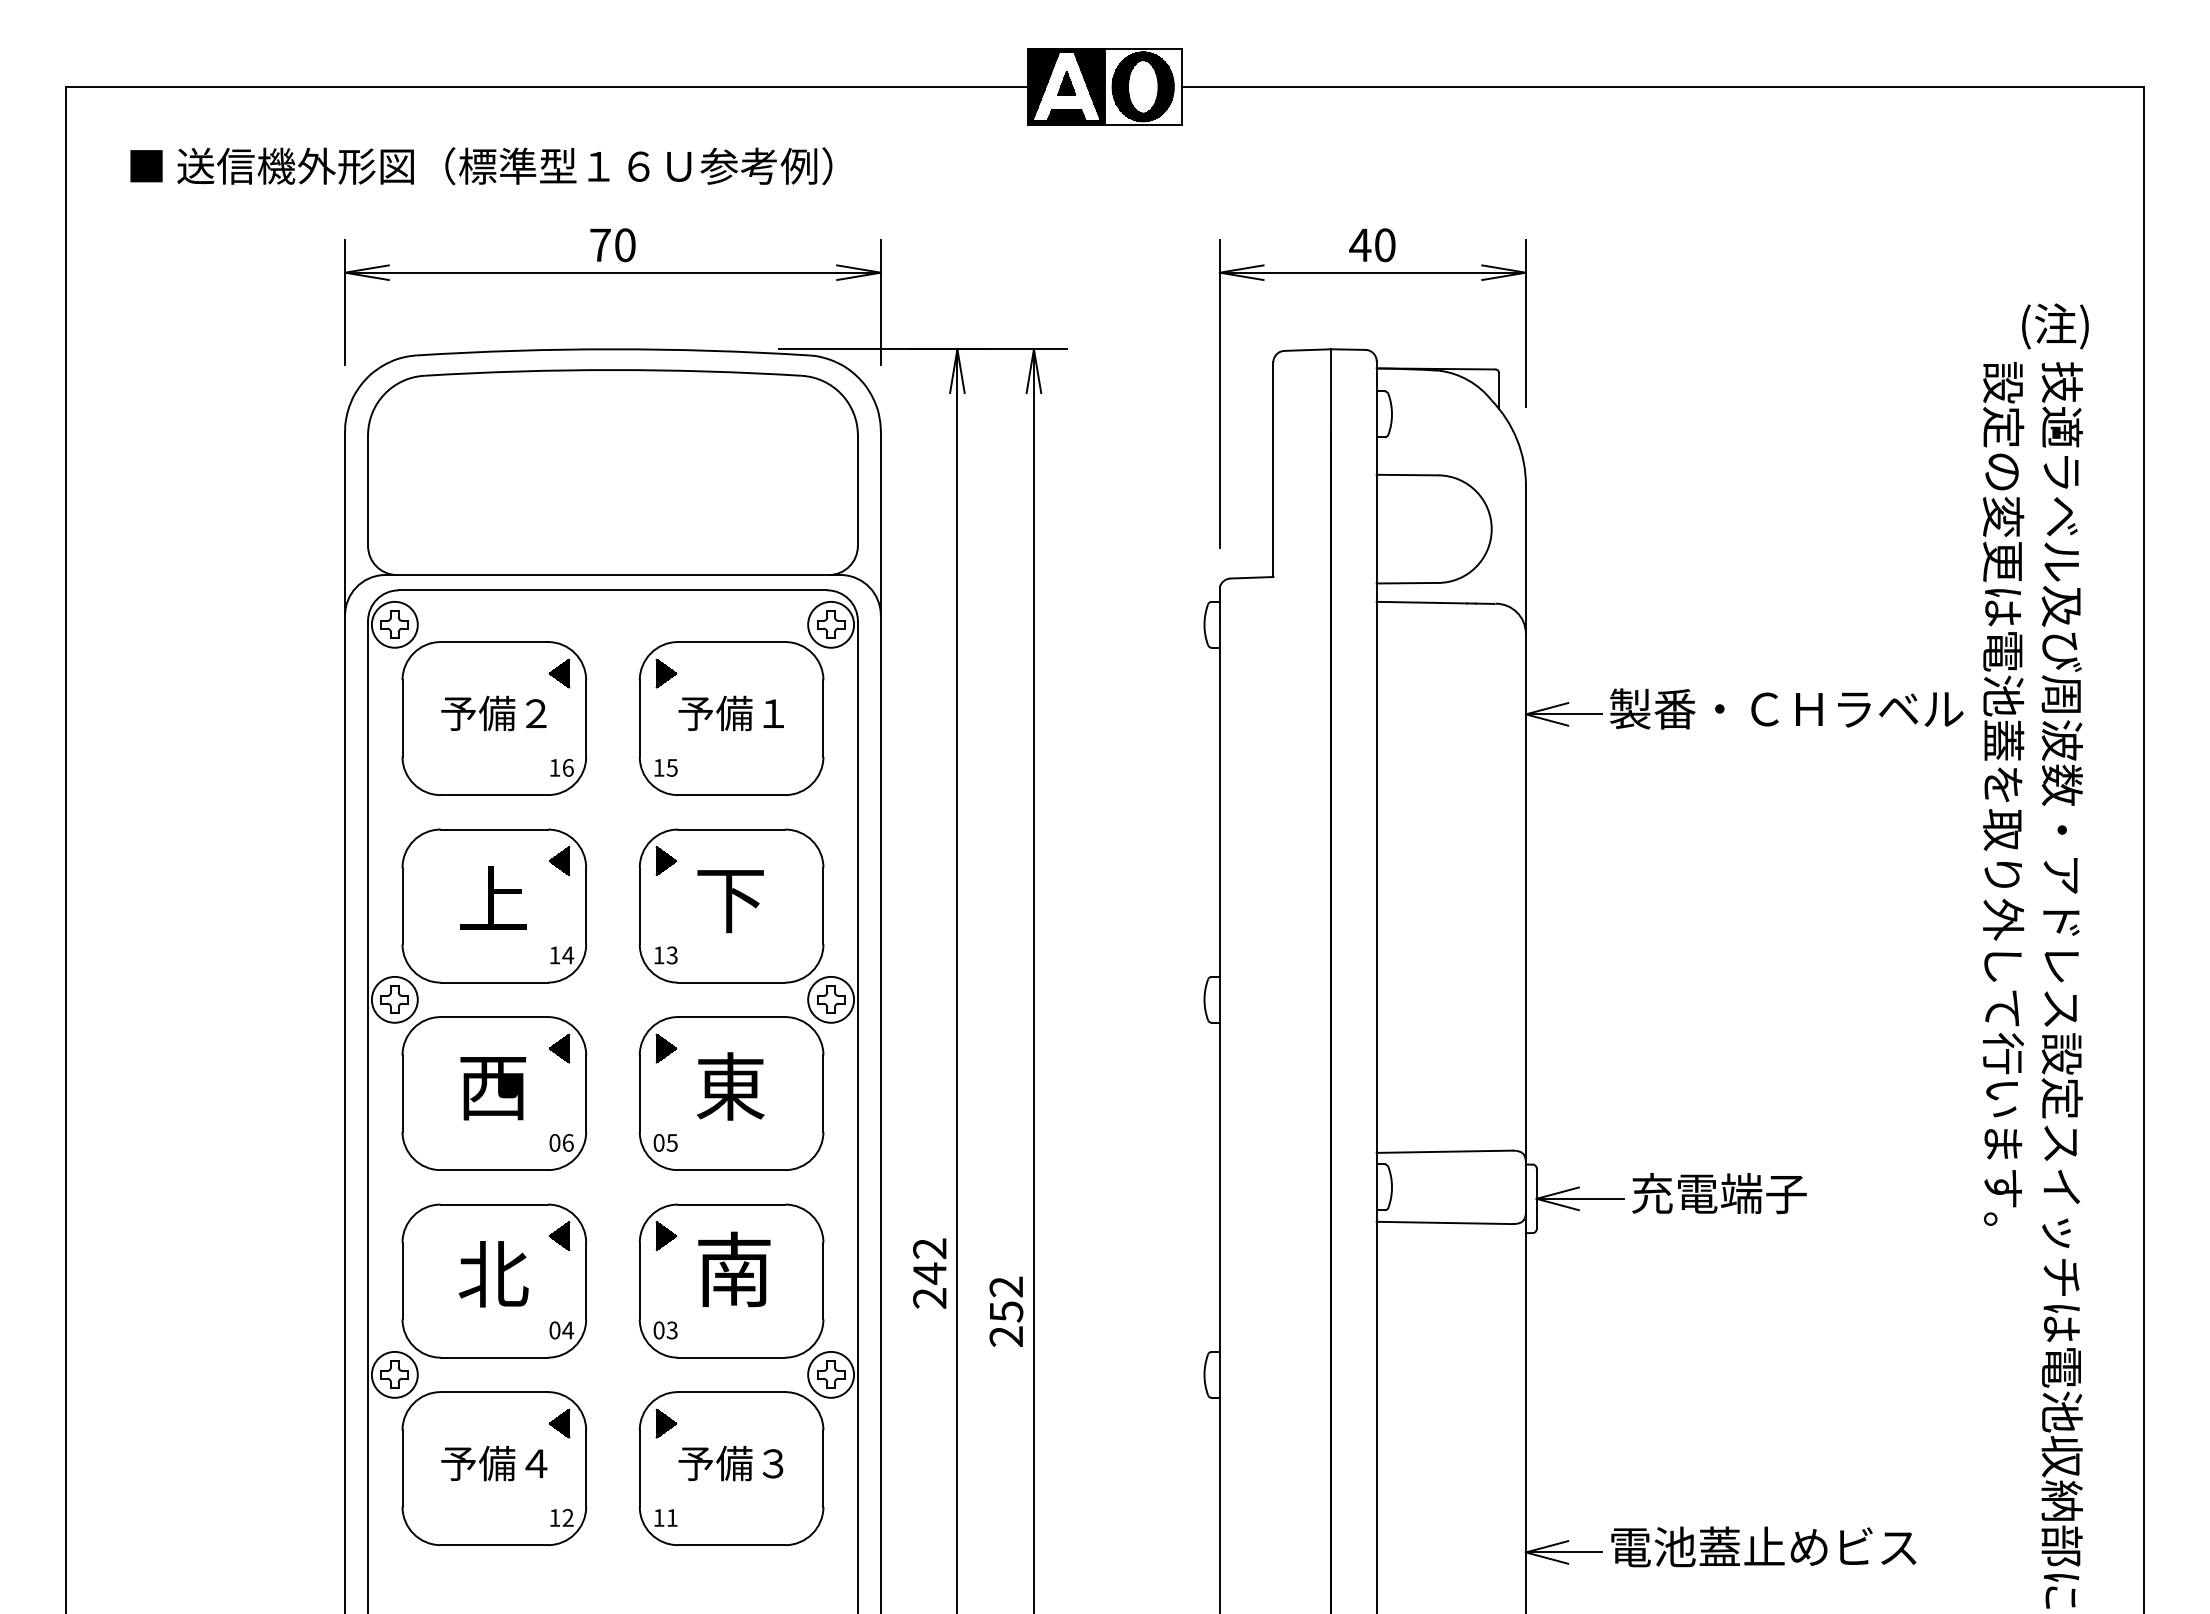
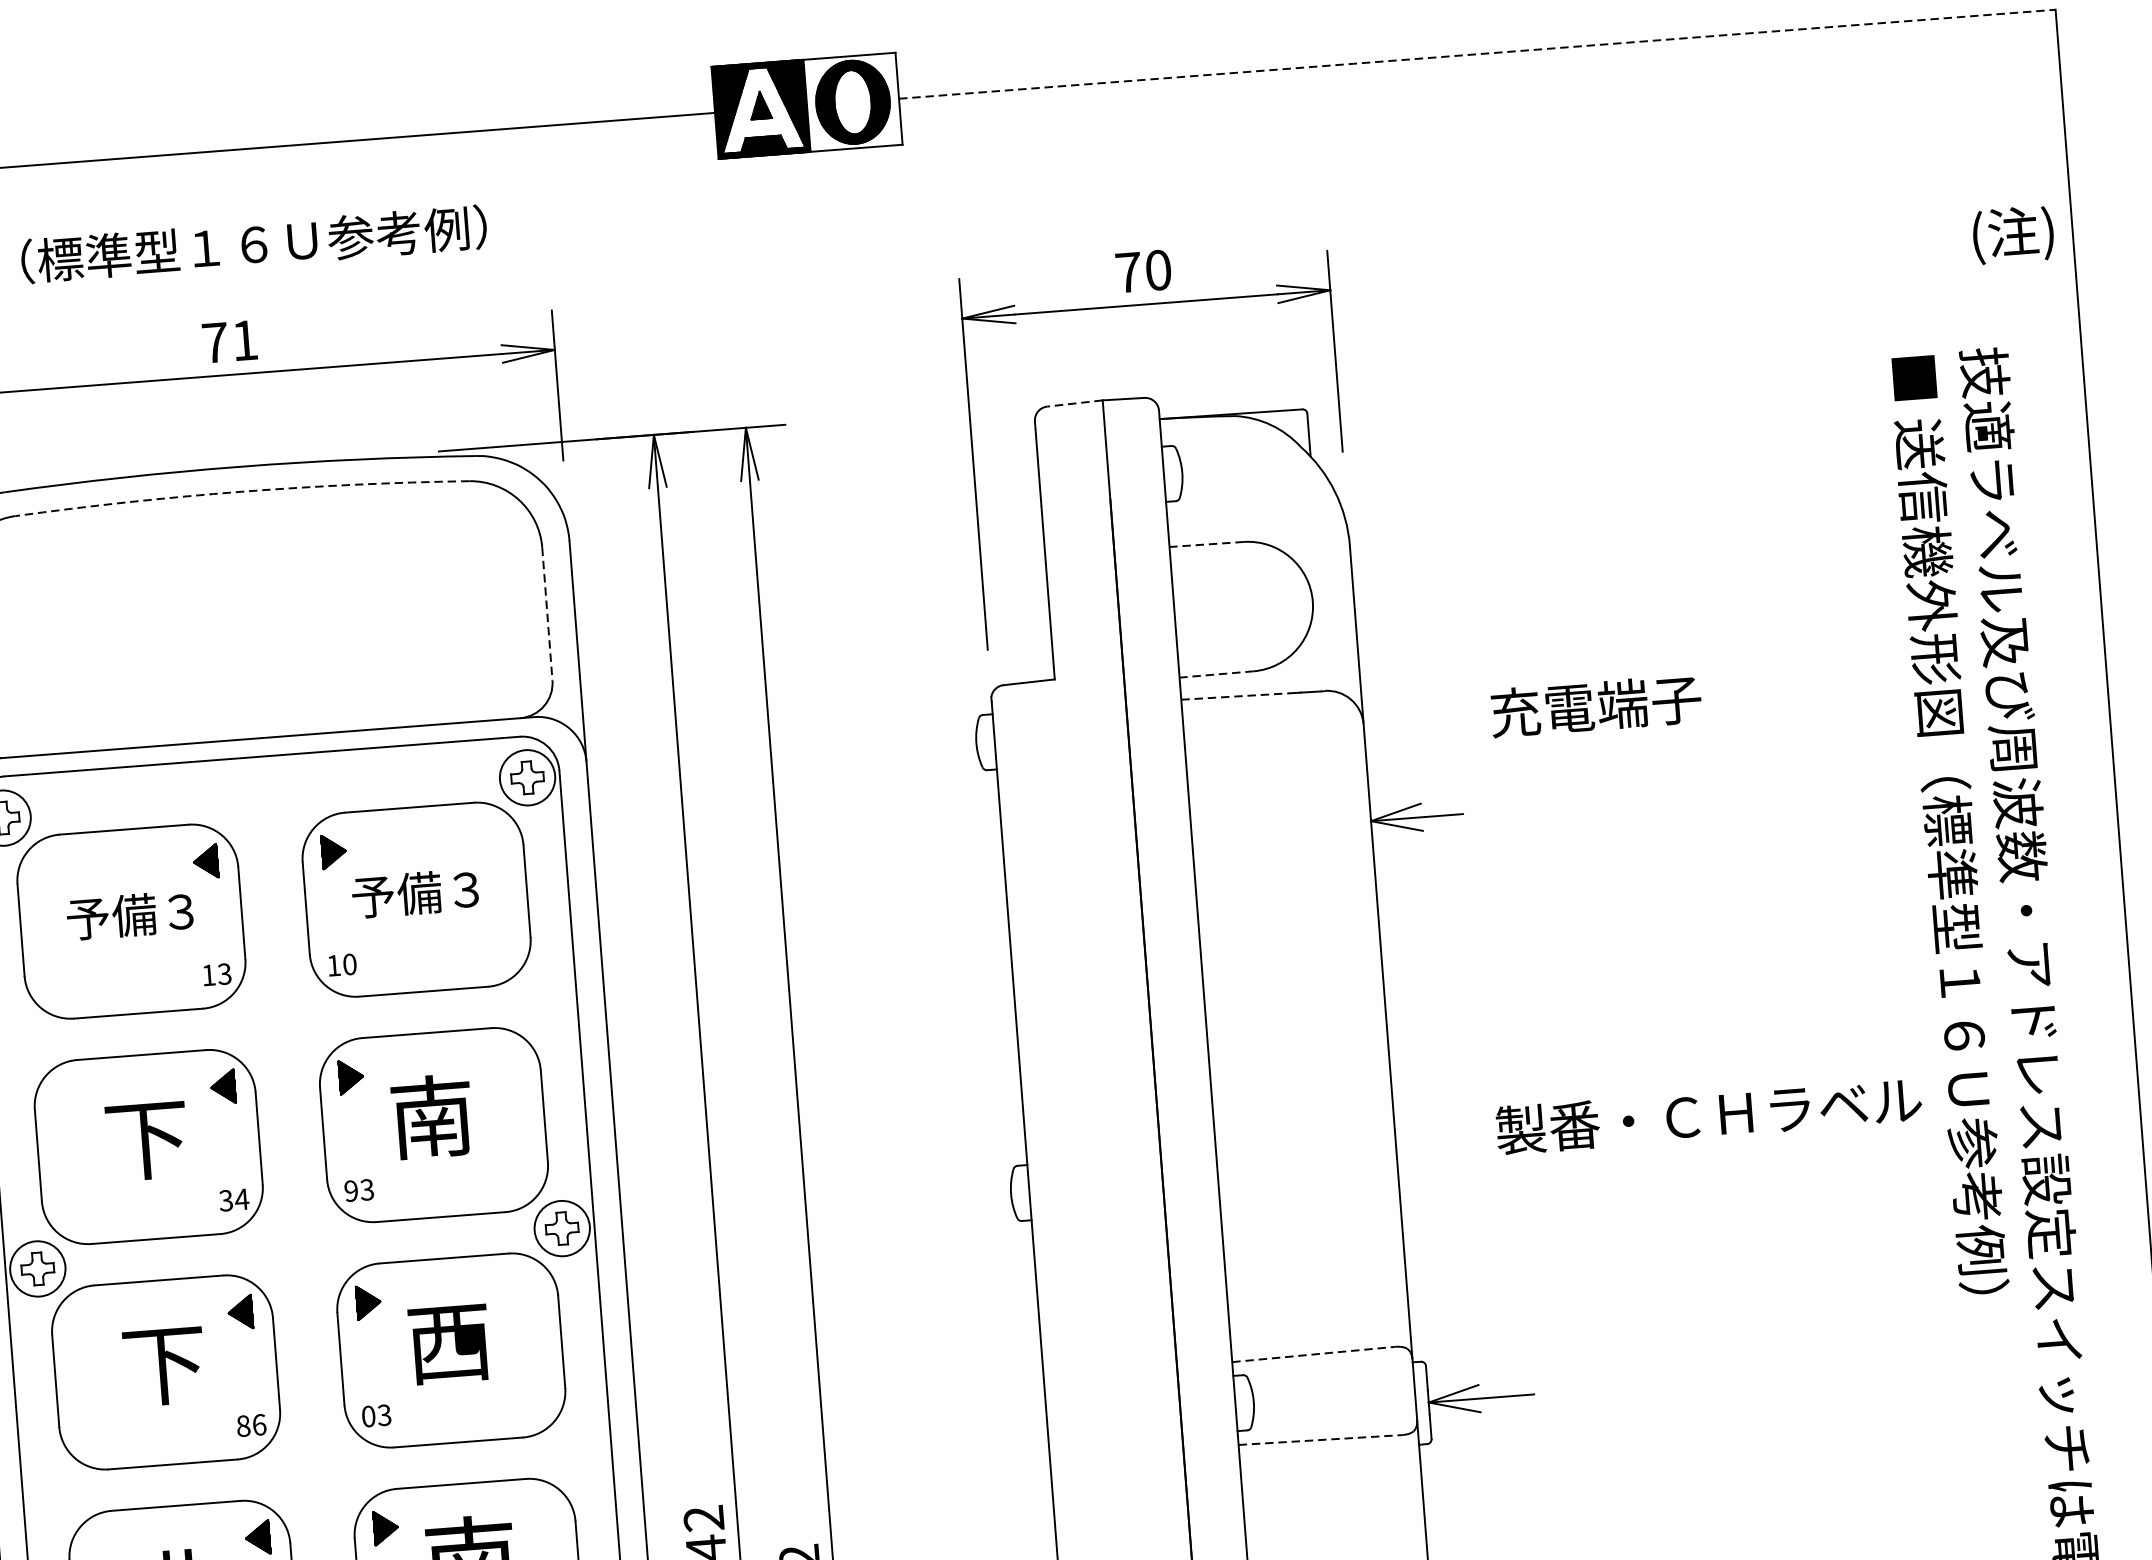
line: (1663, 86) -> (1478, 53), solid -> dashed
text: (1360, 244) -> (1128, 271), 40 -> 70
text: (625, 245) -> (245, 340), 70 -> 71
text: (2055, 326) -> (2013, 235), moved
line: (1307, 350) -> (1074, 403), solid -> dashed
arc: (612, 370) -> (241, 492), solid -> dashed
line: (1407, 475) -> (1206, 544), solid -> dashed
line: (857, 491) -> (546, 615), solid -> dashed
line: (1407, 583) -> (1216, 674), solid -> dashed
line: (1422, 602) -> (1236, 696), solid -> dashed
text: (1786, 708) -> (1708, 1114), moved
text: (535, 713) -> (180, 911), 予備２ -> 予備３
text: (772, 713) -> (465, 889), 予備１ -> 予備３
text: (567, 767) -> (223, 973), 16 -> 13
text: (671, 767) -> (348, 964), 15 -> 10
text: (2003, 793) -> (1952, 872), 設定の変更は電池蓋を取り外して行います。 -> ■ 送信機外形図（標準型１６Ｕ参考例）
text: (730, 898) -> (431, 1116), 下 -> 南
text: (493, 899) -> (147, 1139), 上 -> 下
text: (554, 955) -> (225, 1200), 14 -> 34
text: (658, 955) -> (350, 1191), 13 -> 93
text: (730, 1086) -> (449, 1342), 東 -> 西
text: (493, 1088) -> (164, 1366), 西 -> 下
text: (554, 1142) -> (242, 1425), 06 -> 86
text: (672, 1142) -> (384, 1414), 05 -> 03
line: (1445, 1151) -> (1314, 1354), solid -> dashed
text: (1719, 1193) -> (1596, 706), moved
line: (1445, 1222) -> (1321, 1439), solid -> dashed

